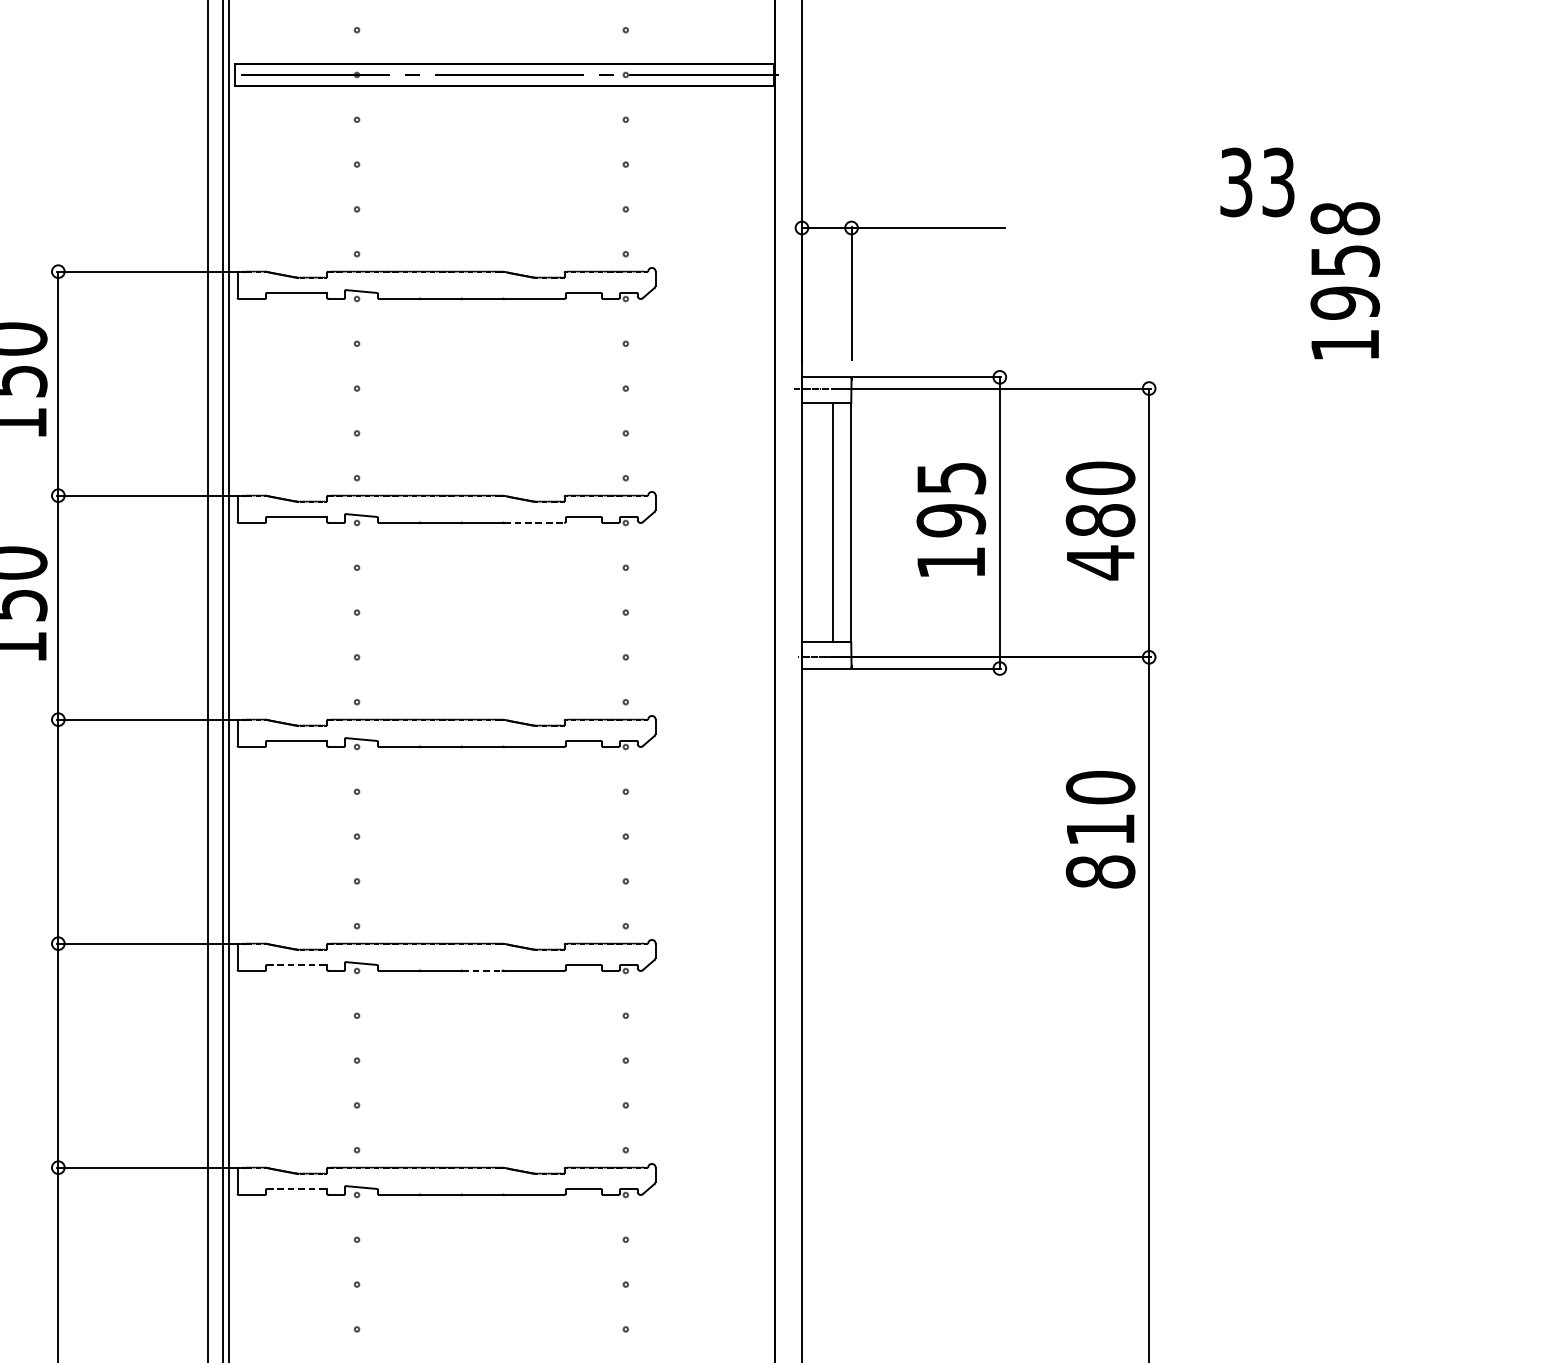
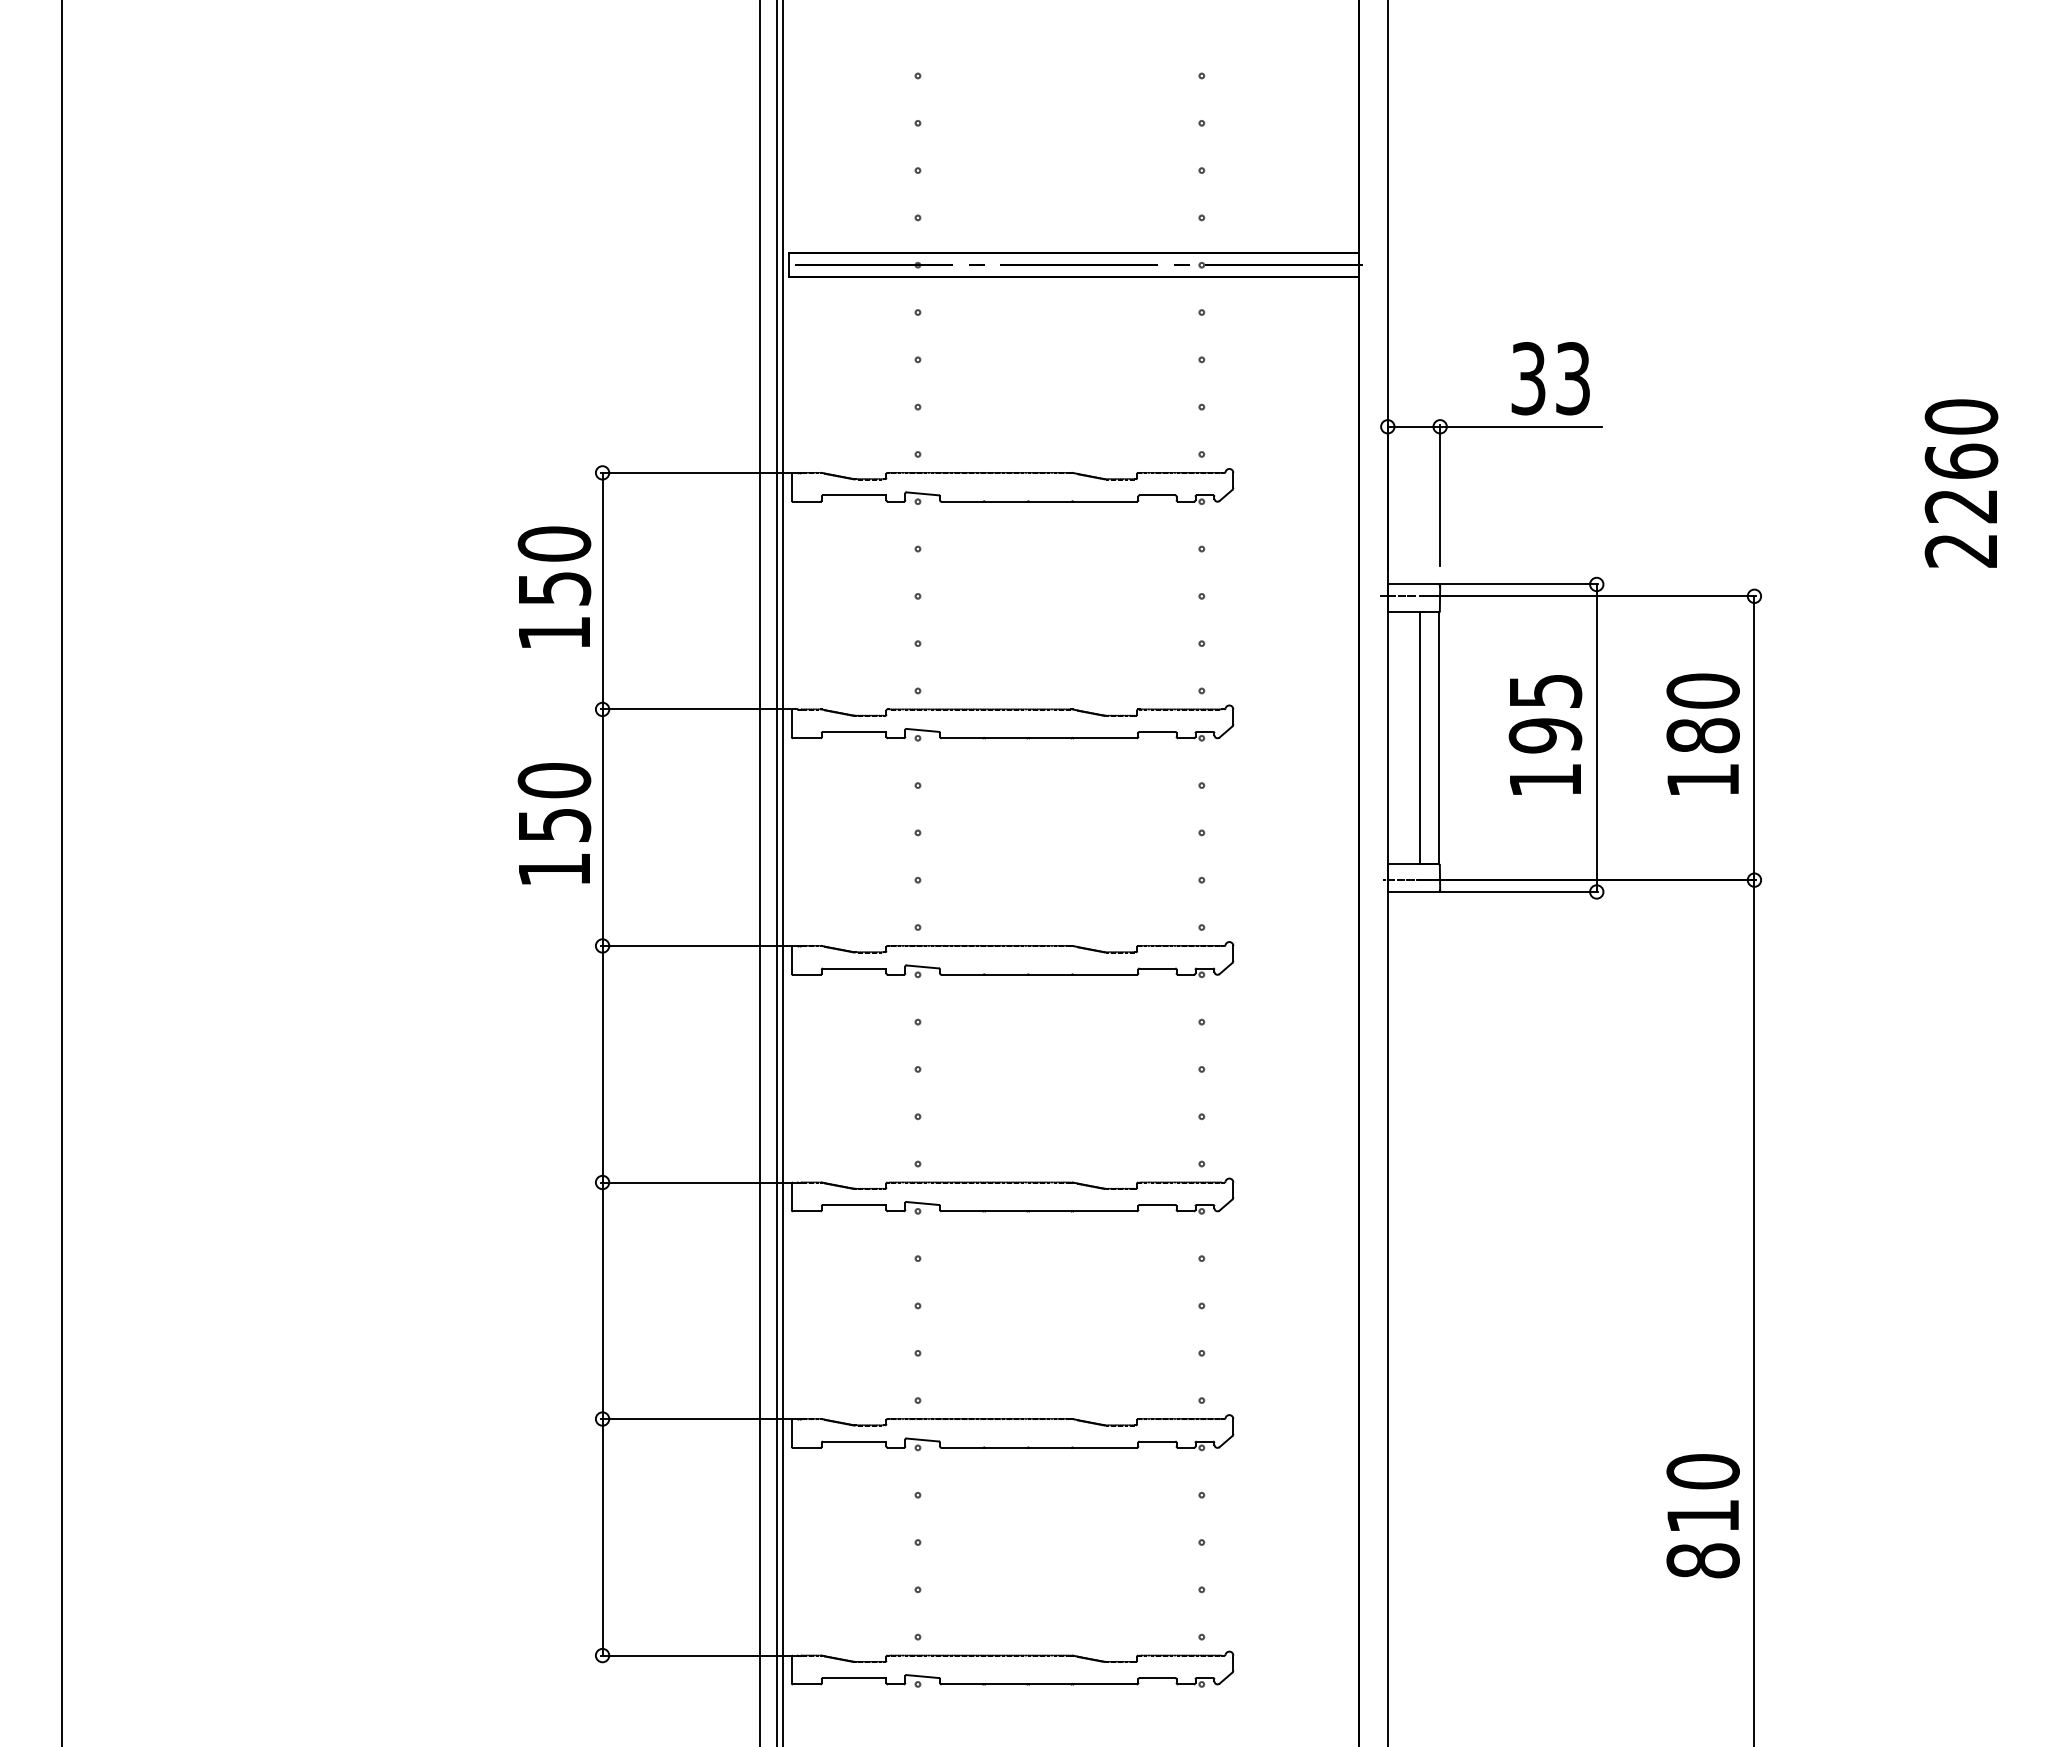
text: (1257, 182) -> (1550, 378), moved
text: (1345, 281) -> (1961, 483), 1958 -> 2260
line: (534, 523) -> (1105, 738), dashed -> solid
text: (1099, 562) -> (1702, 780), 480 -> 180
text: (1099, 830) -> (1702, 1516), moved
line: (296, 965) -> (854, 1205), dashed -> solid
line: (482, 971) -> (1050, 1211), dashed -> solid
line: (296, 1188) -> (854, 1441), dashed -> solid

